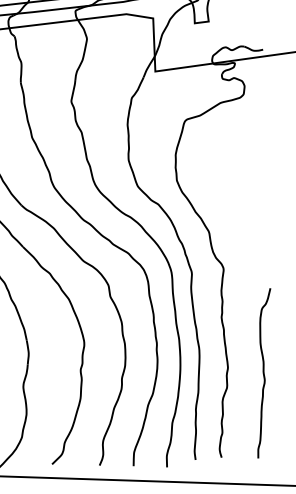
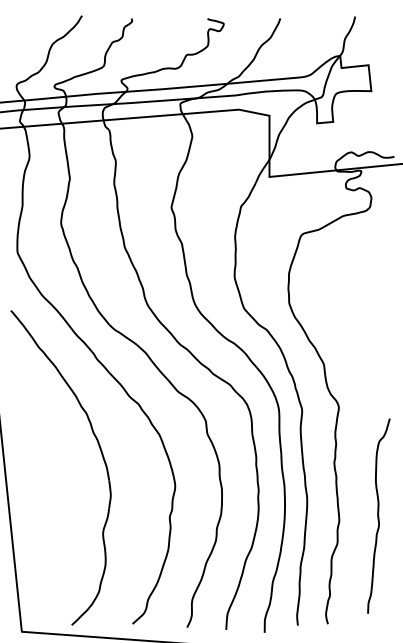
curve: (263, 372) -> (378, 515), moved

